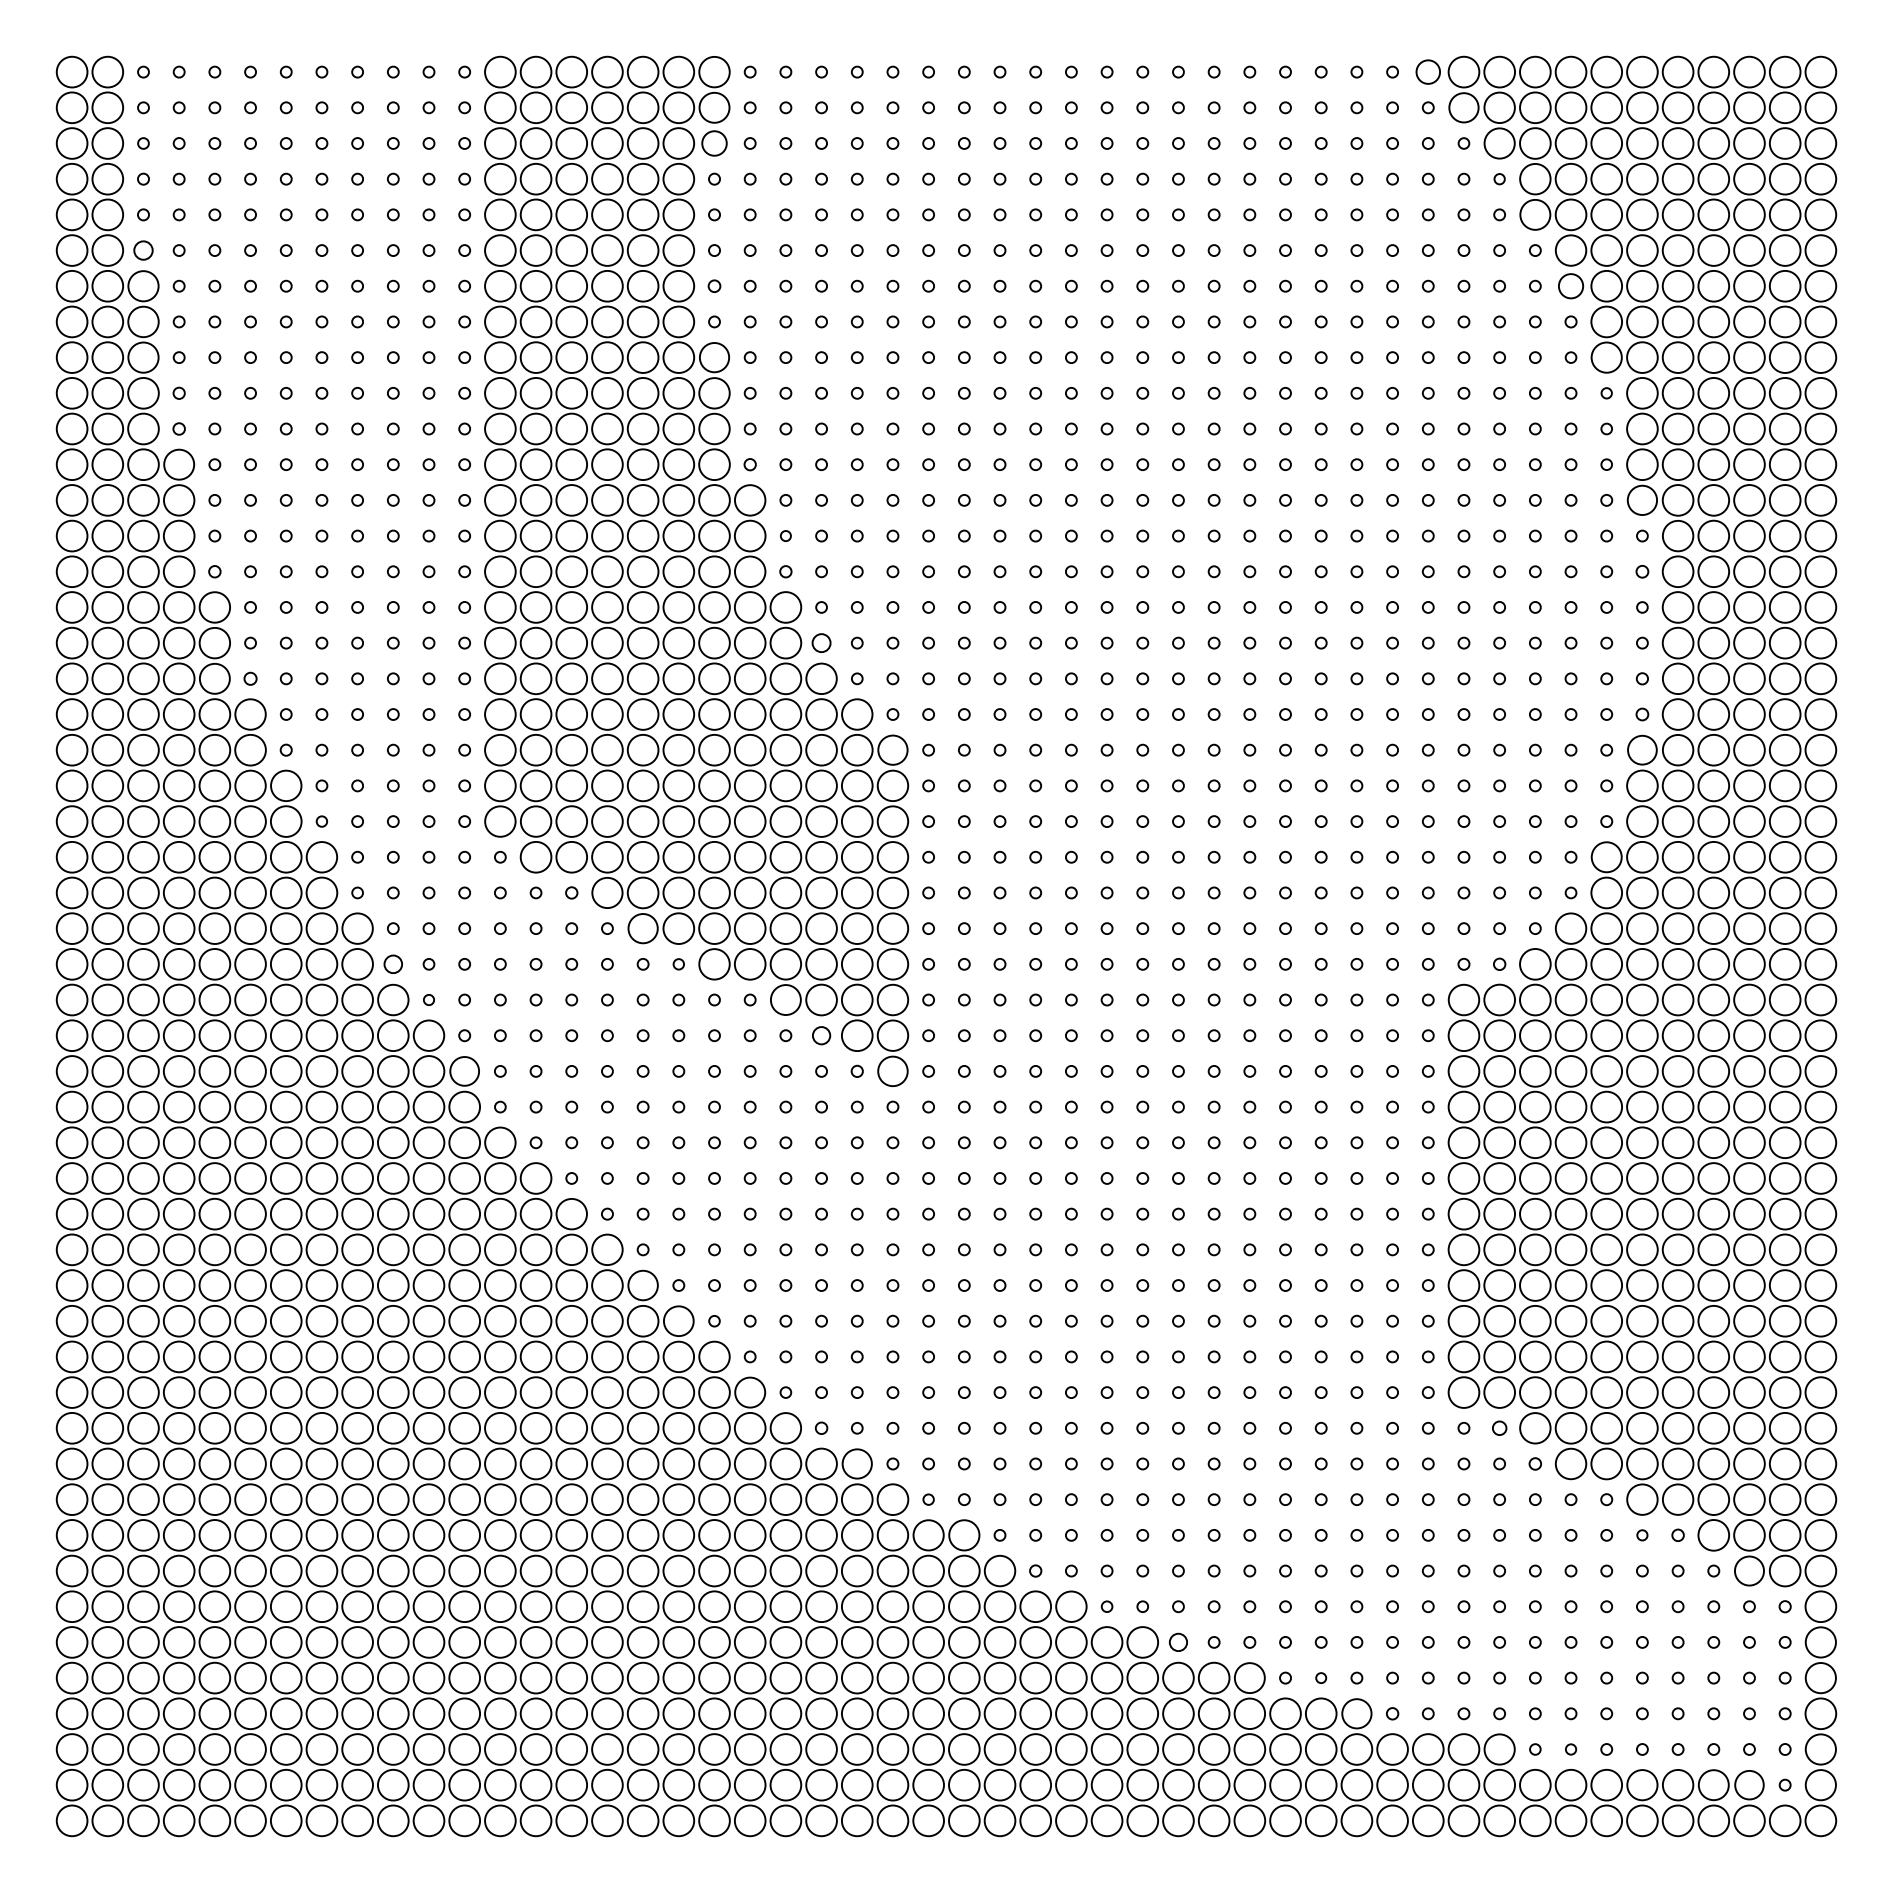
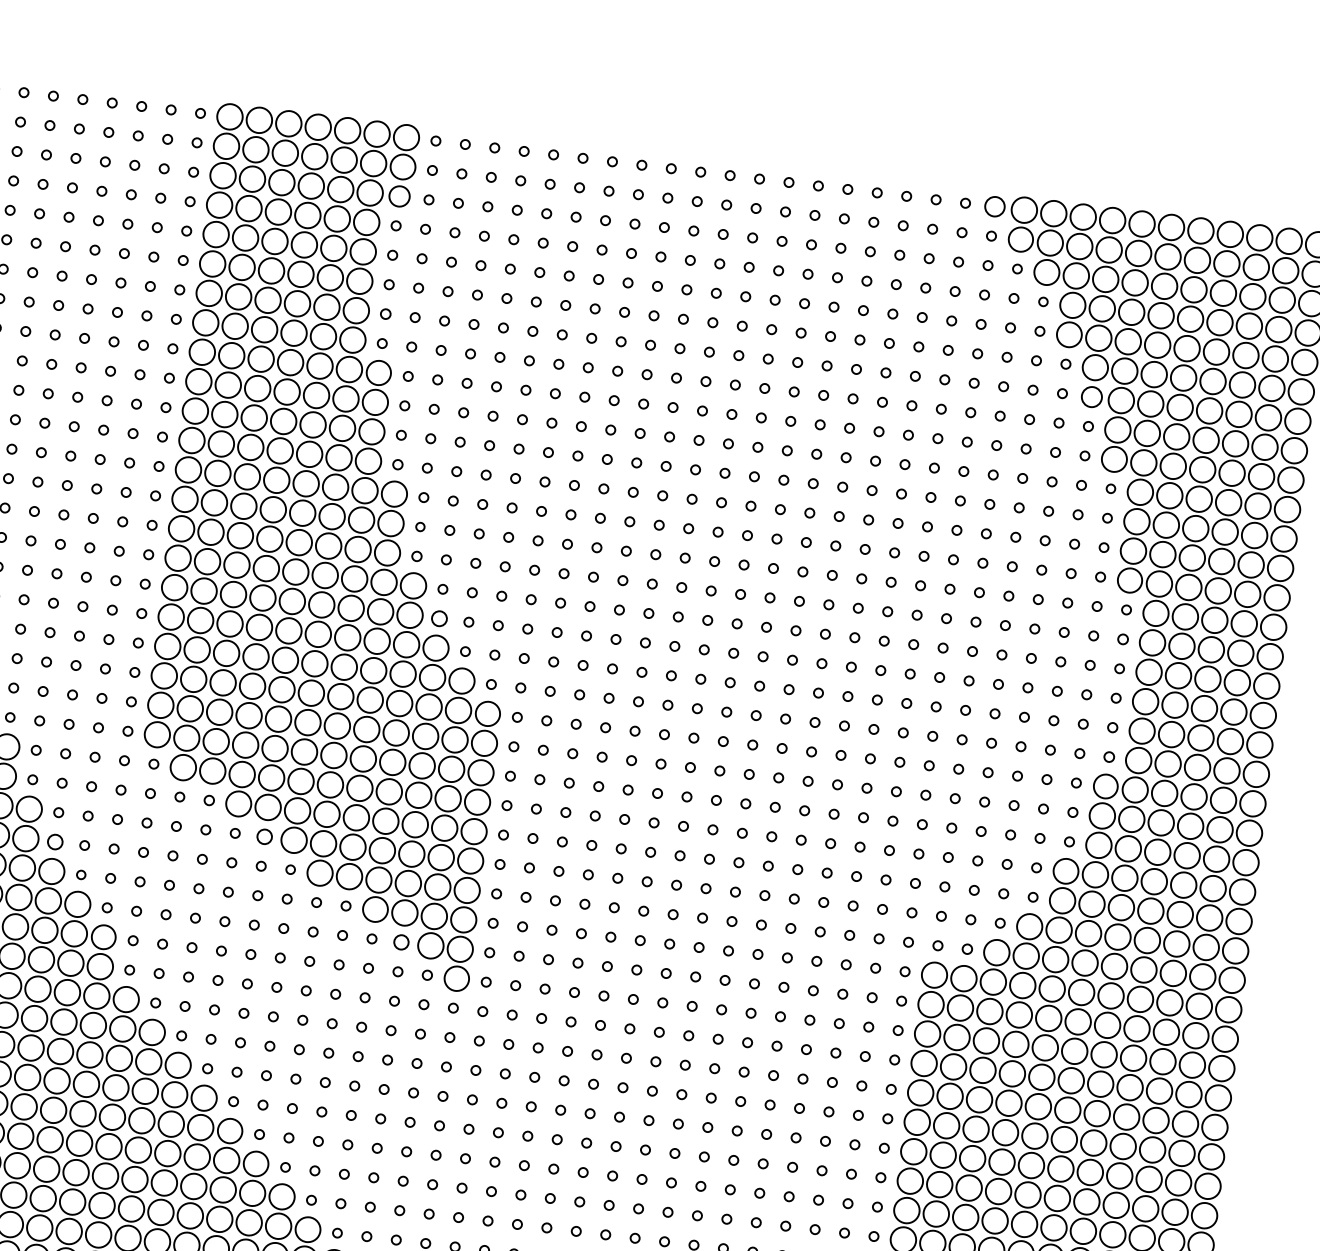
circle: (642, 928) -> (264, 836), size x0.6

